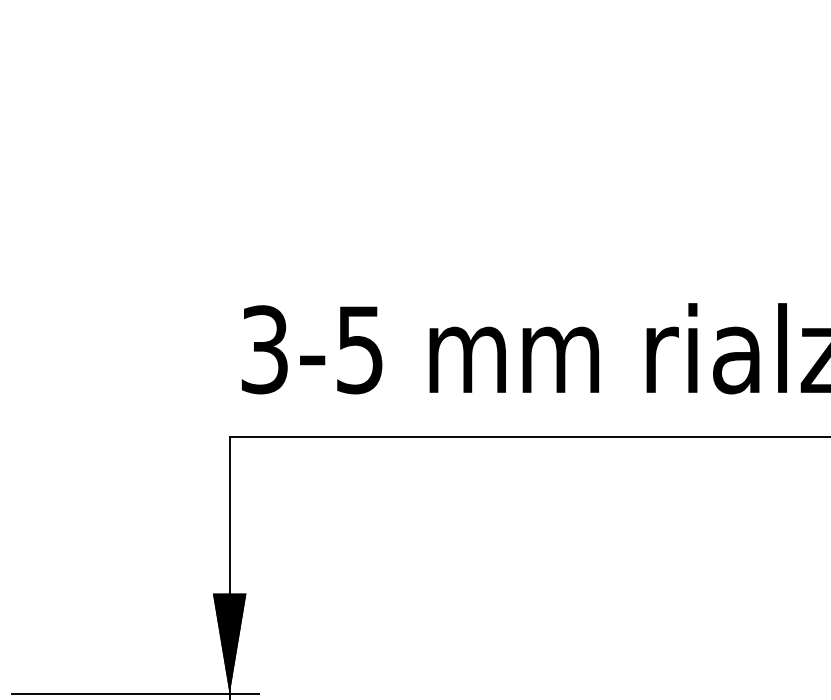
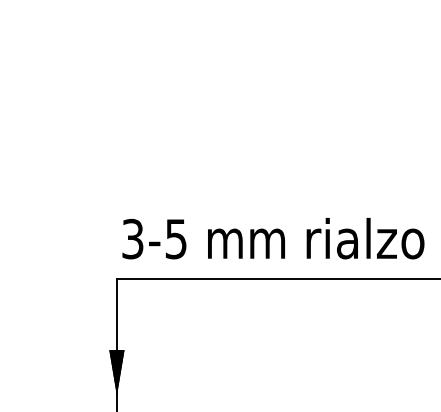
line: (134, 693) -> (73, 395), removed

